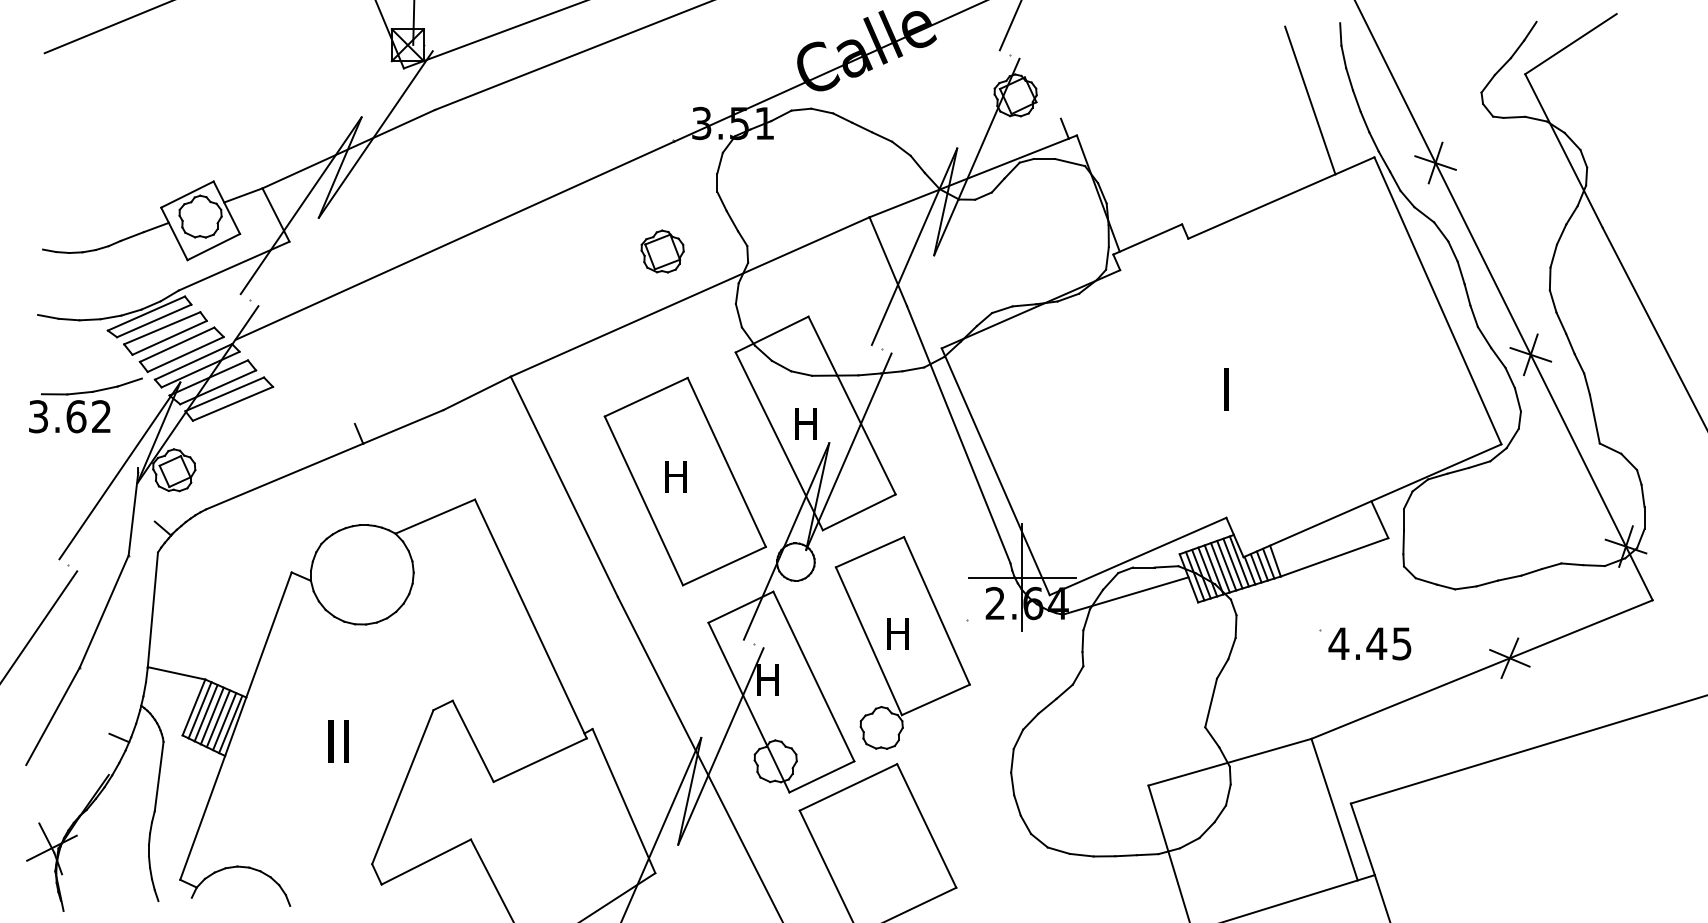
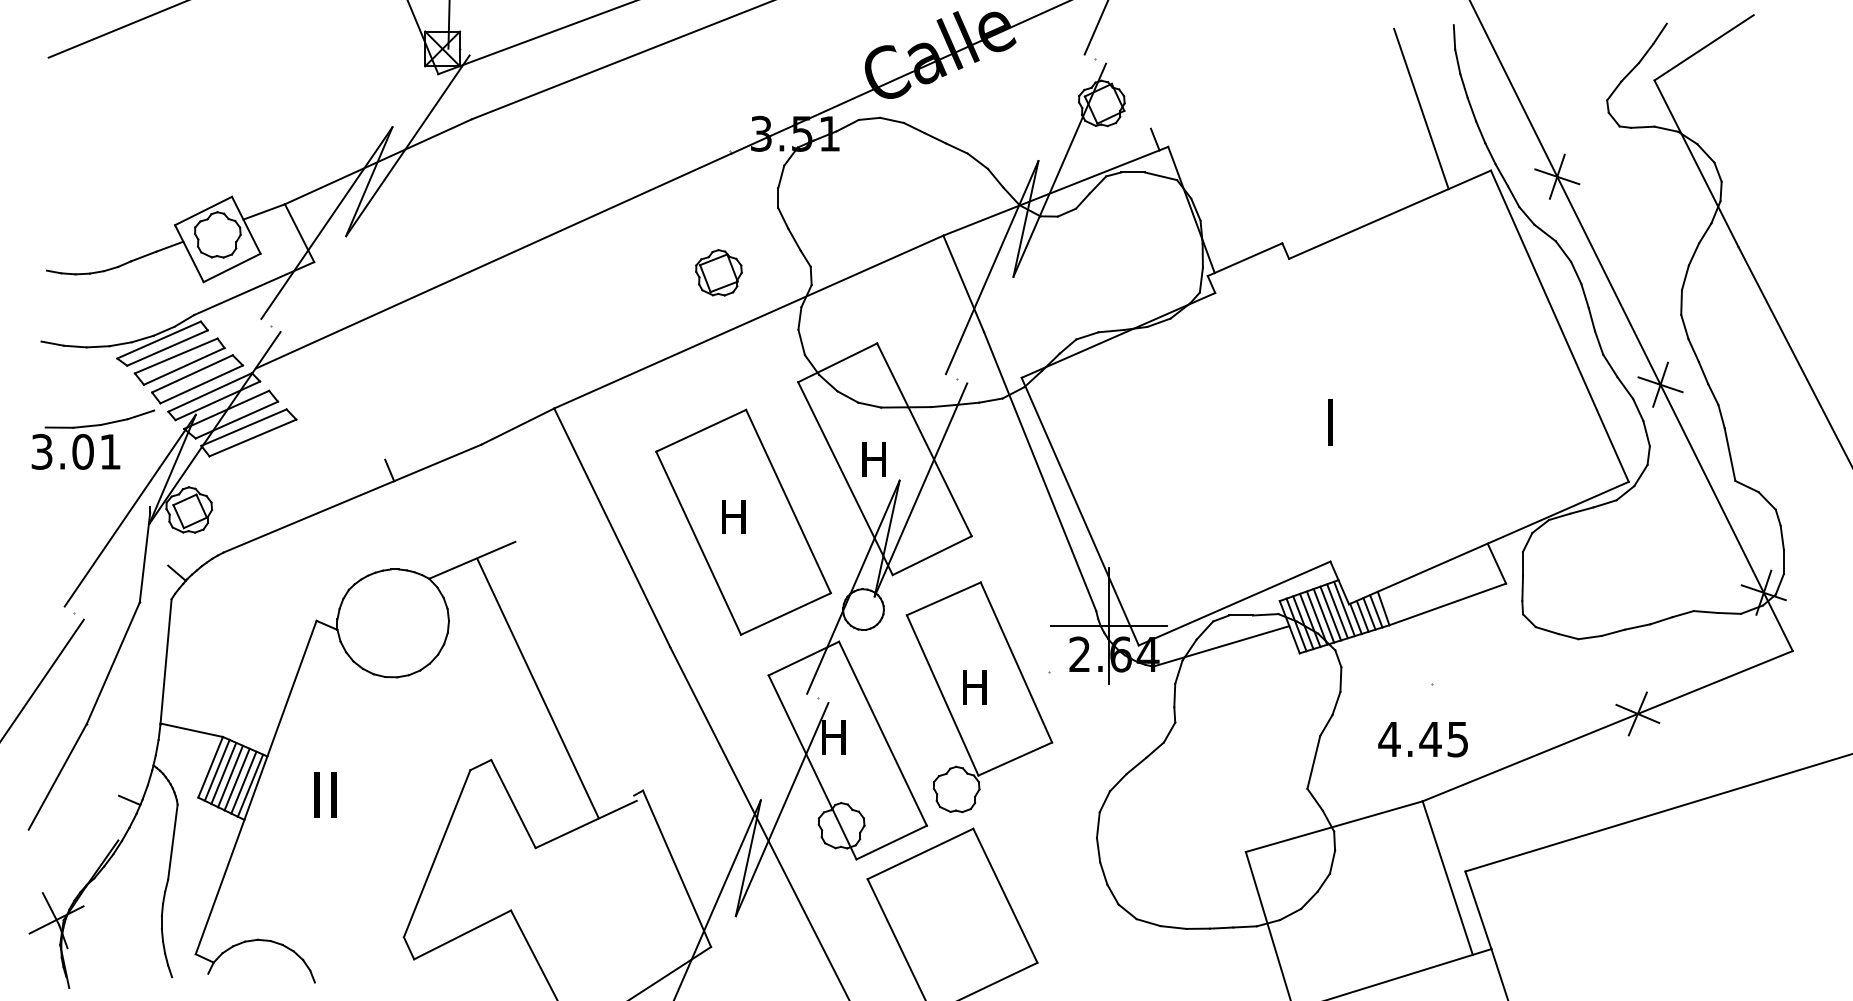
text: (88, 416) -> (96, 451), 3.62 -> 3.01
line: (530, 618) -> (537, 688), moved
text: (1369, 643) -> (1422, 739), moved
text: (338, 741) -> (325, 795), moved

